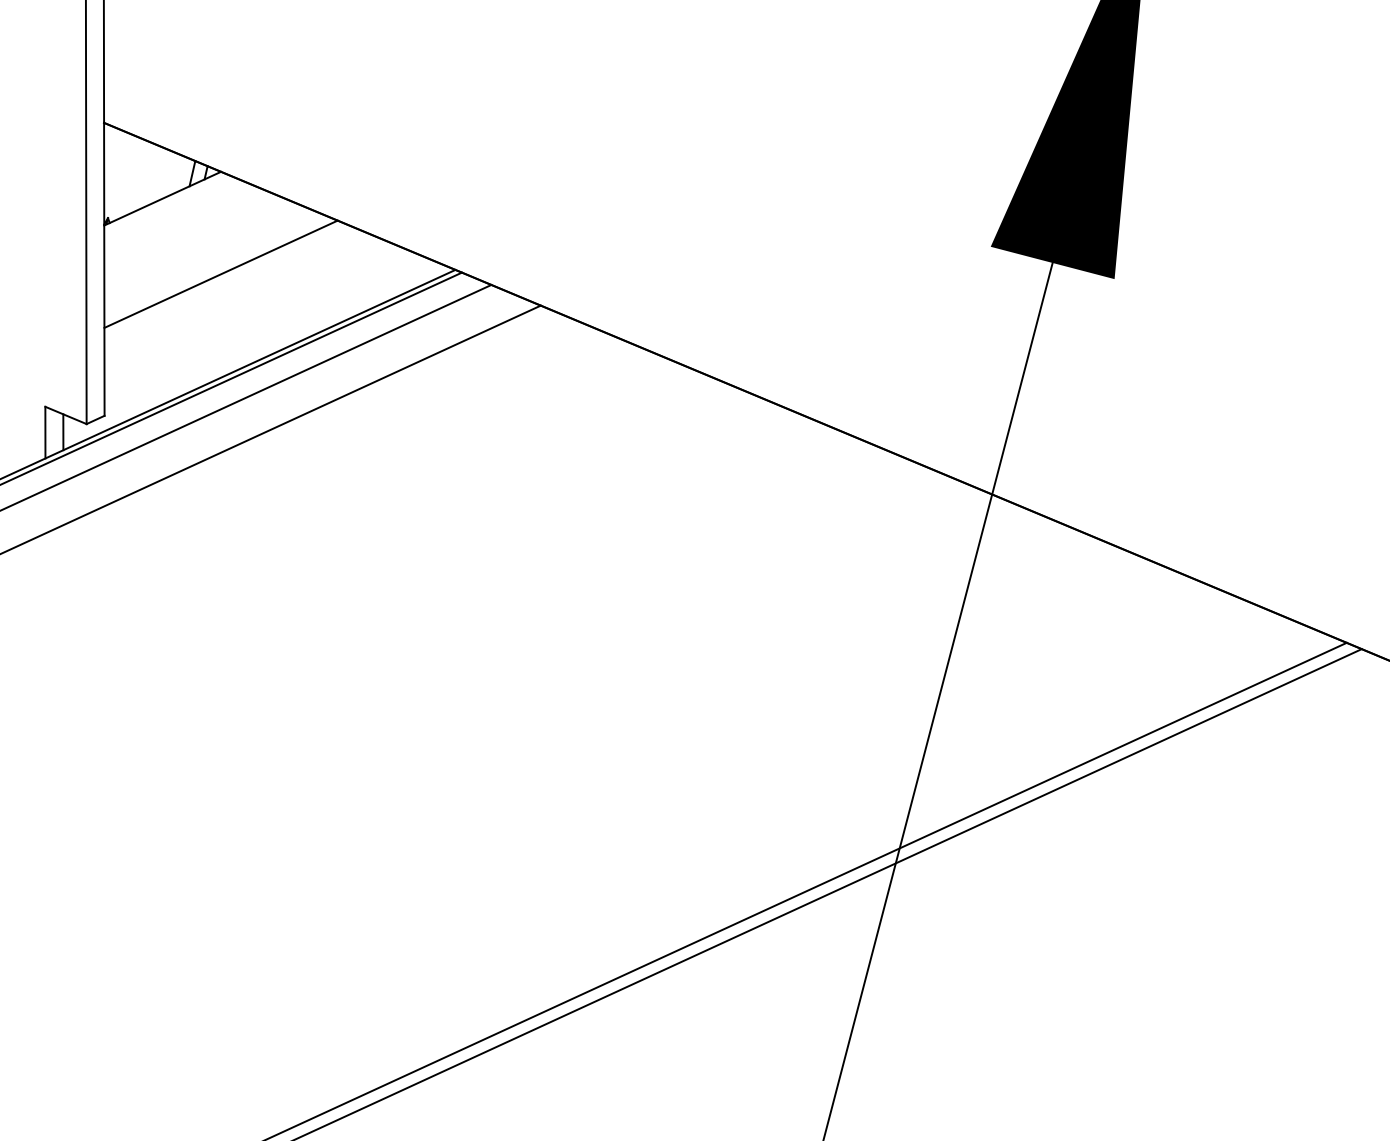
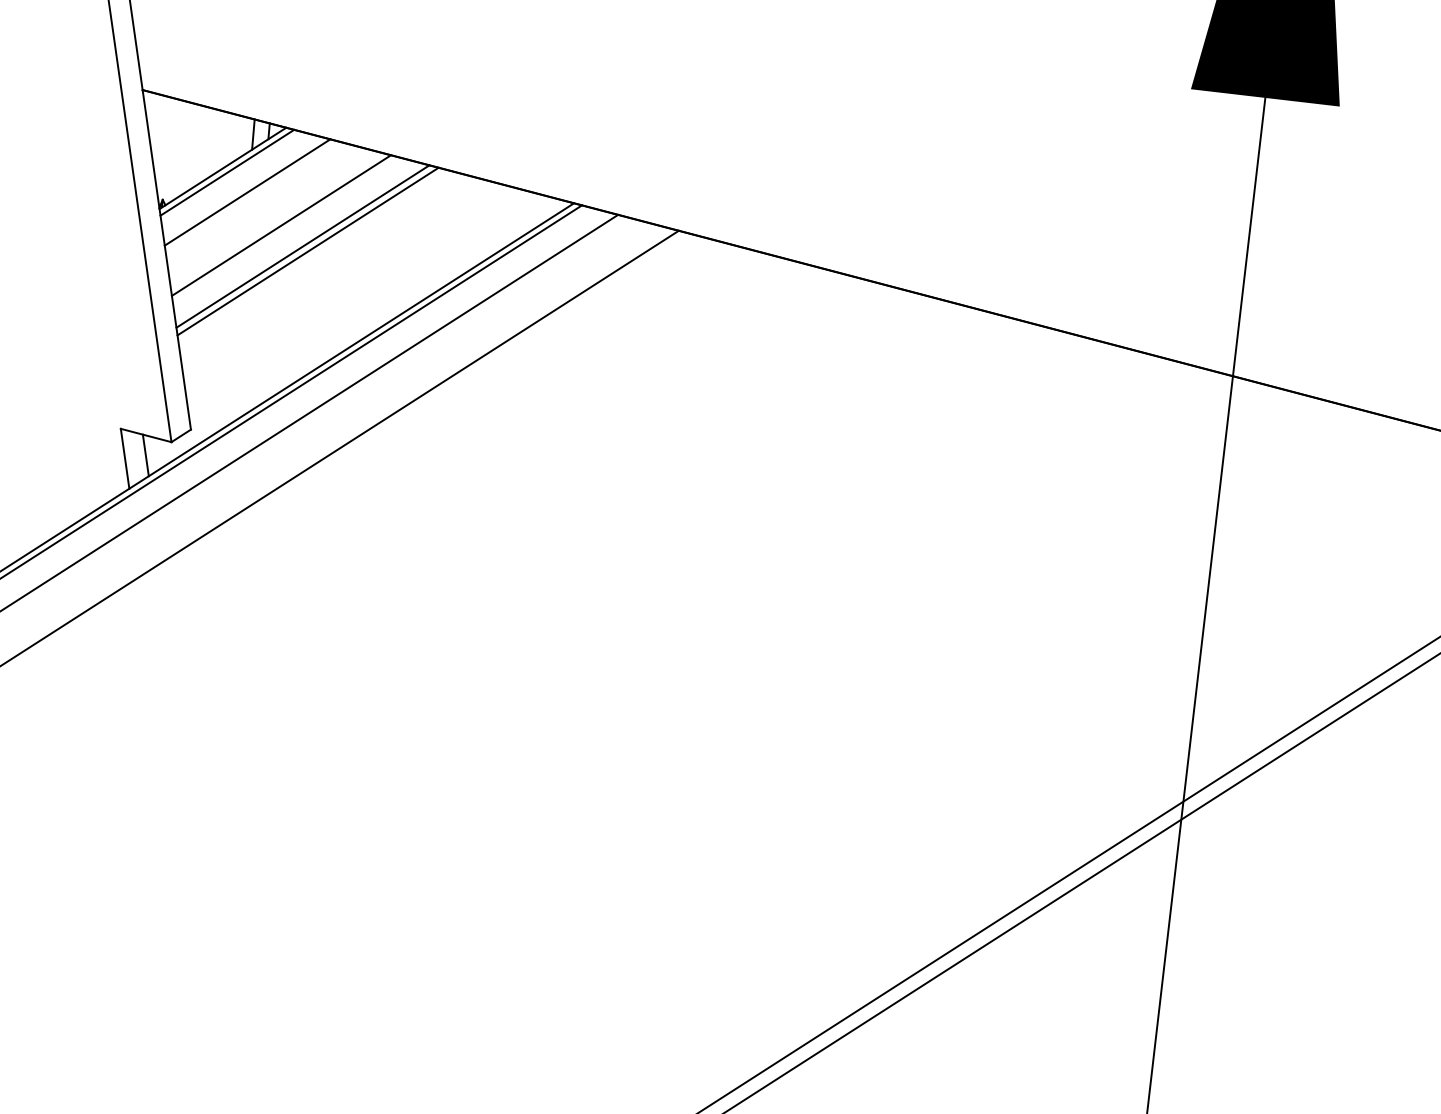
line: (165, 202) -> (226, 172), added
line: (180, 221) -> (247, 191), added
line: (205, 253) -> (281, 224), added
line: (224, 278) -> (307, 250), added

